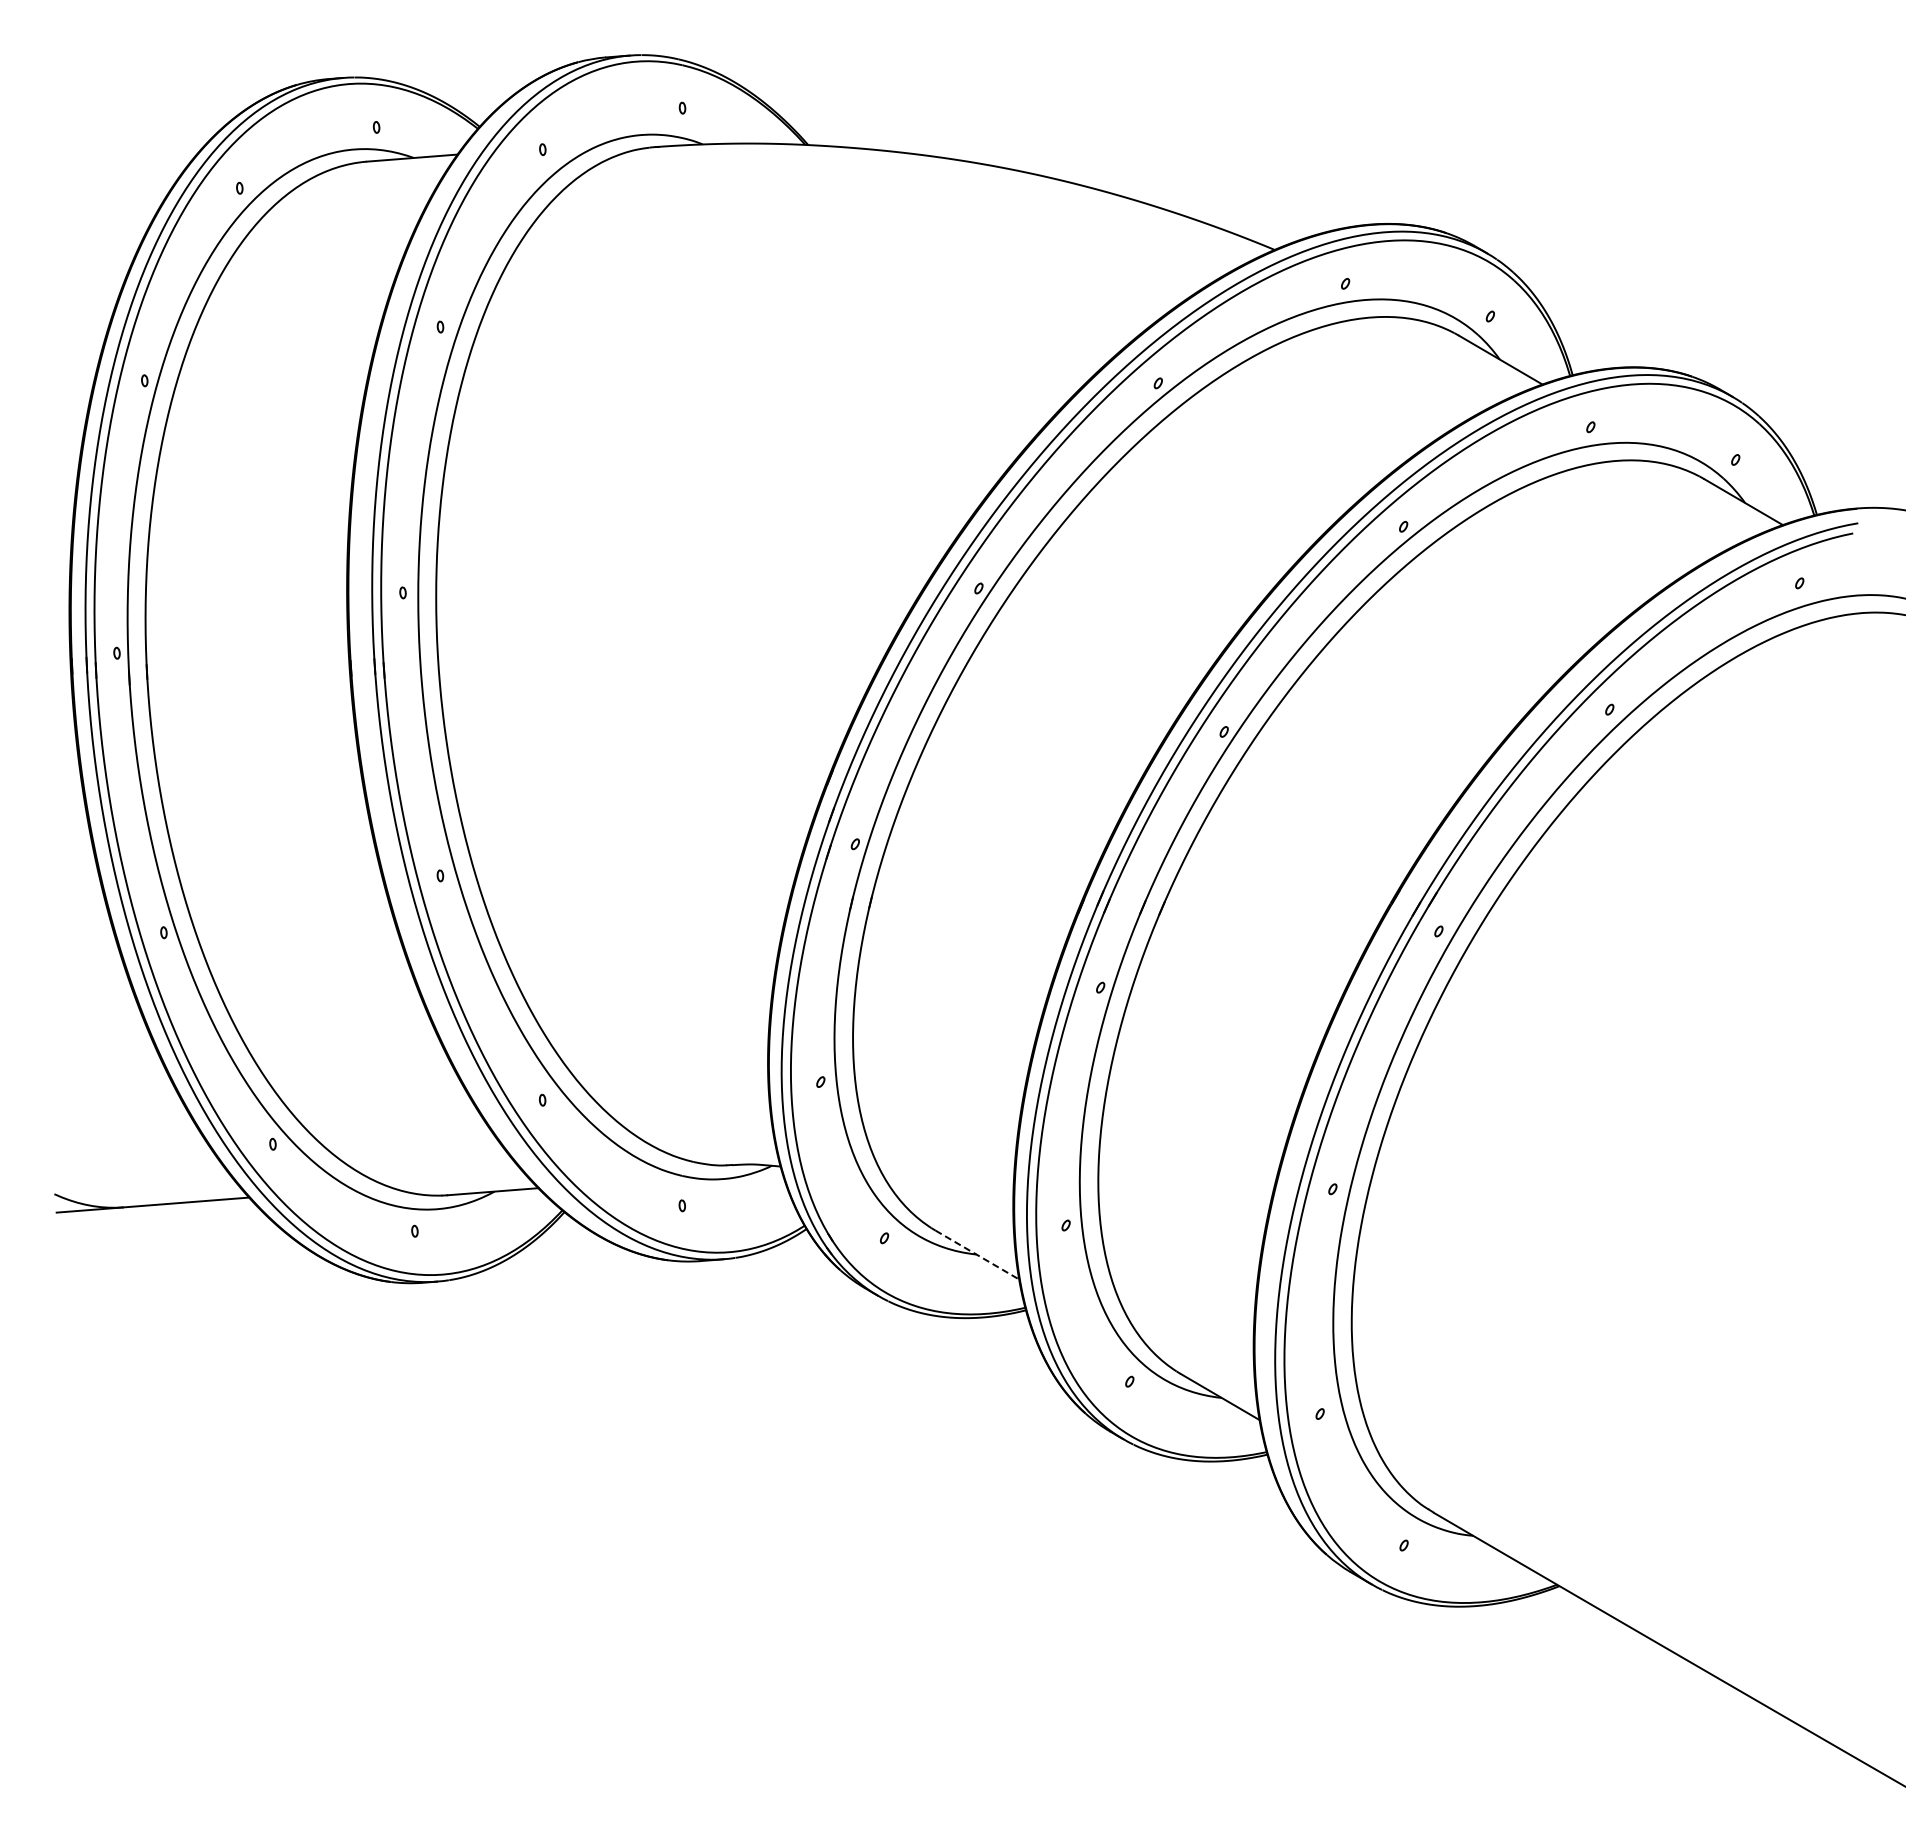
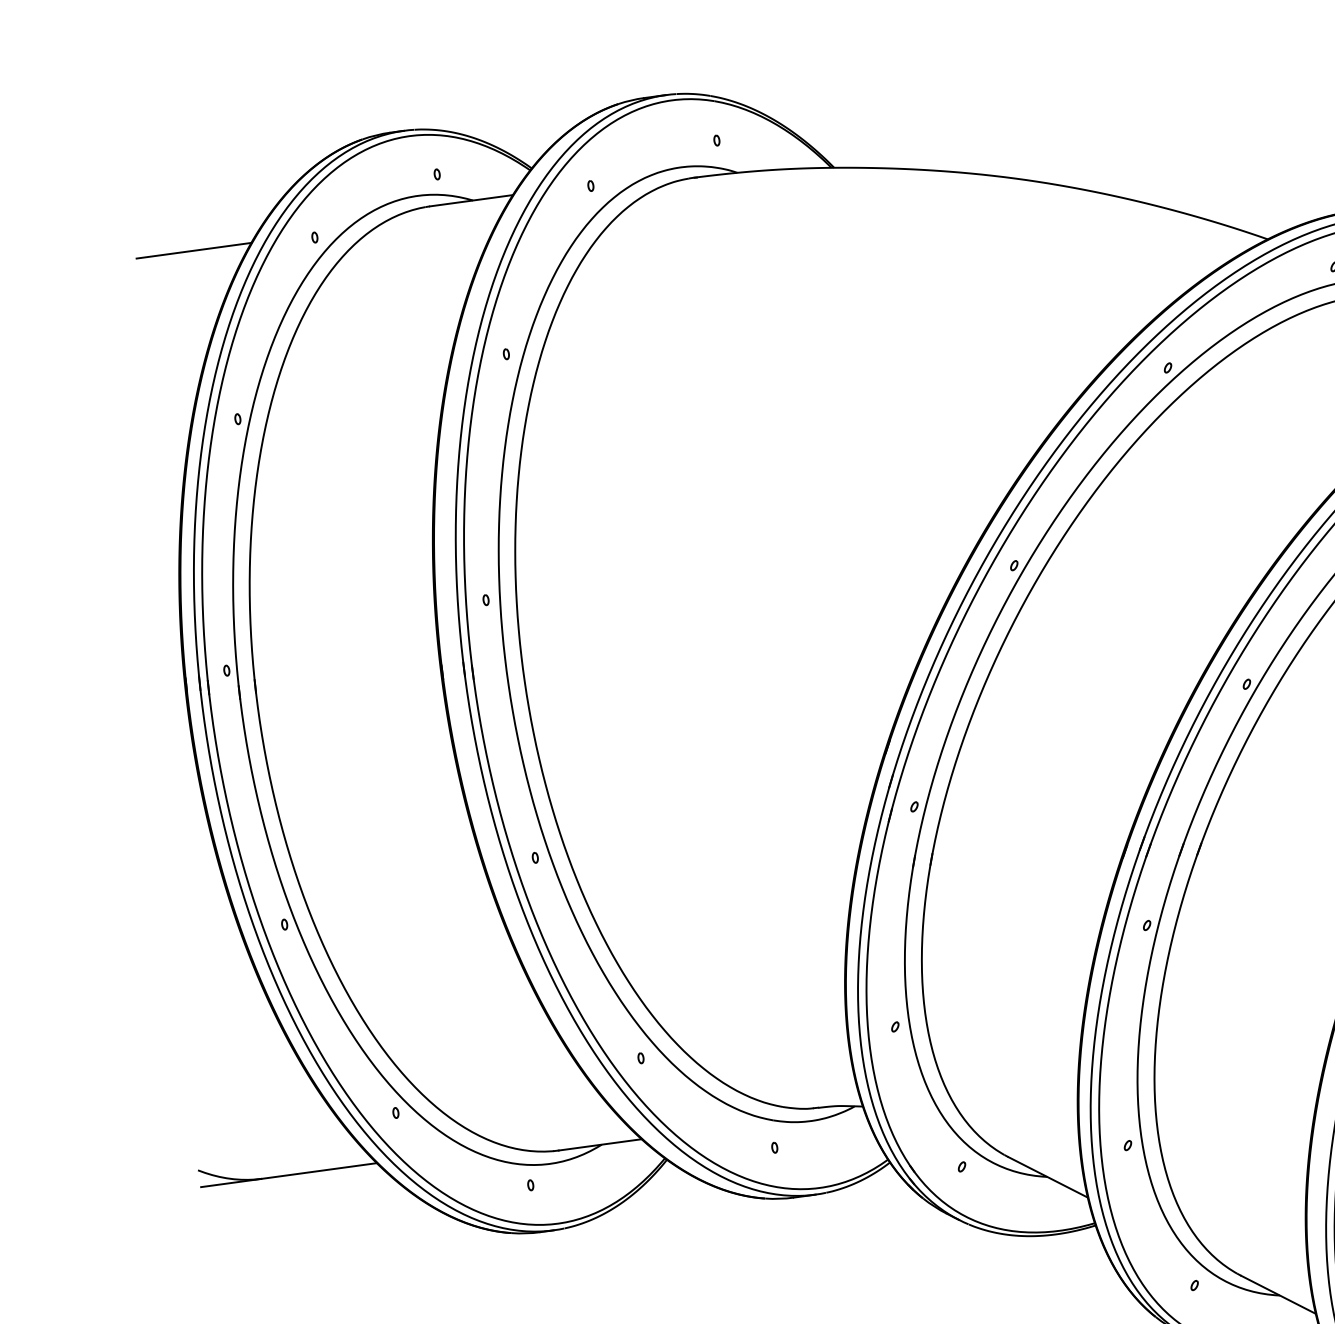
line: (107, 194) -> (193, 250), added
line: (977, 1255) -> (1048, 1177), dashed -> solid

